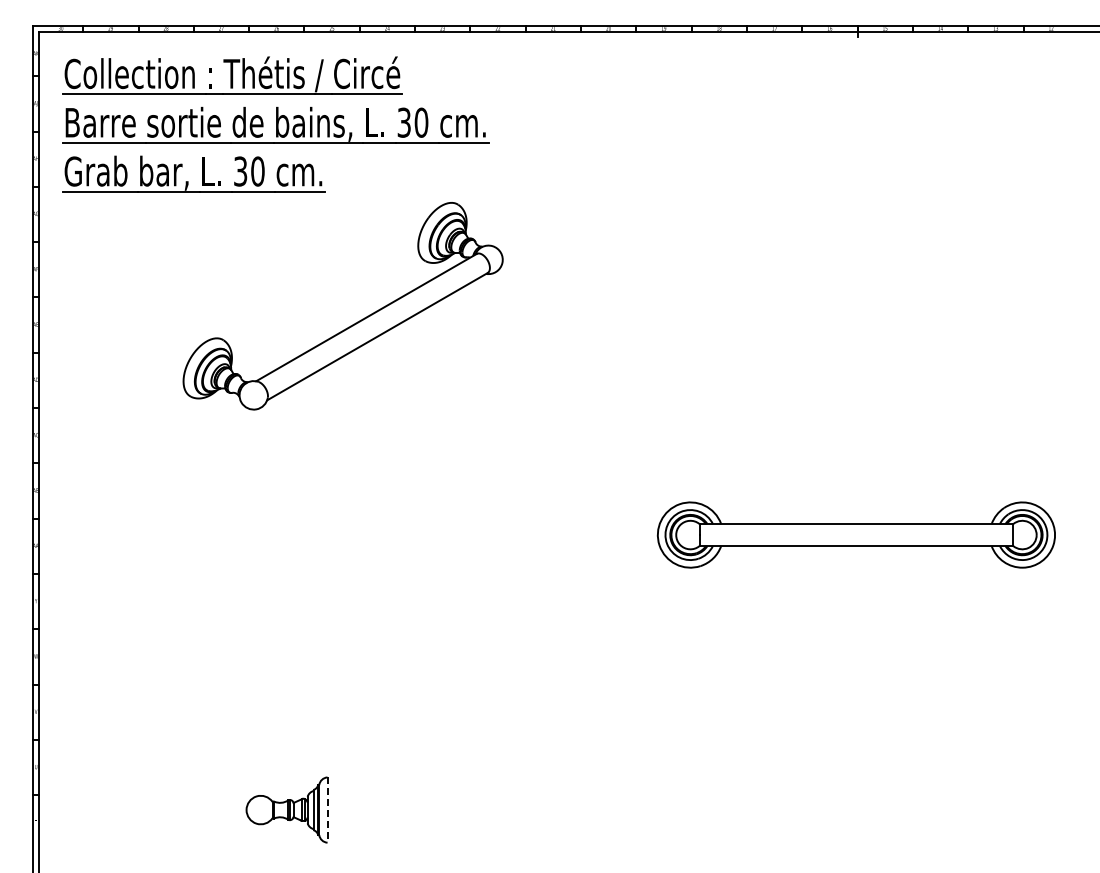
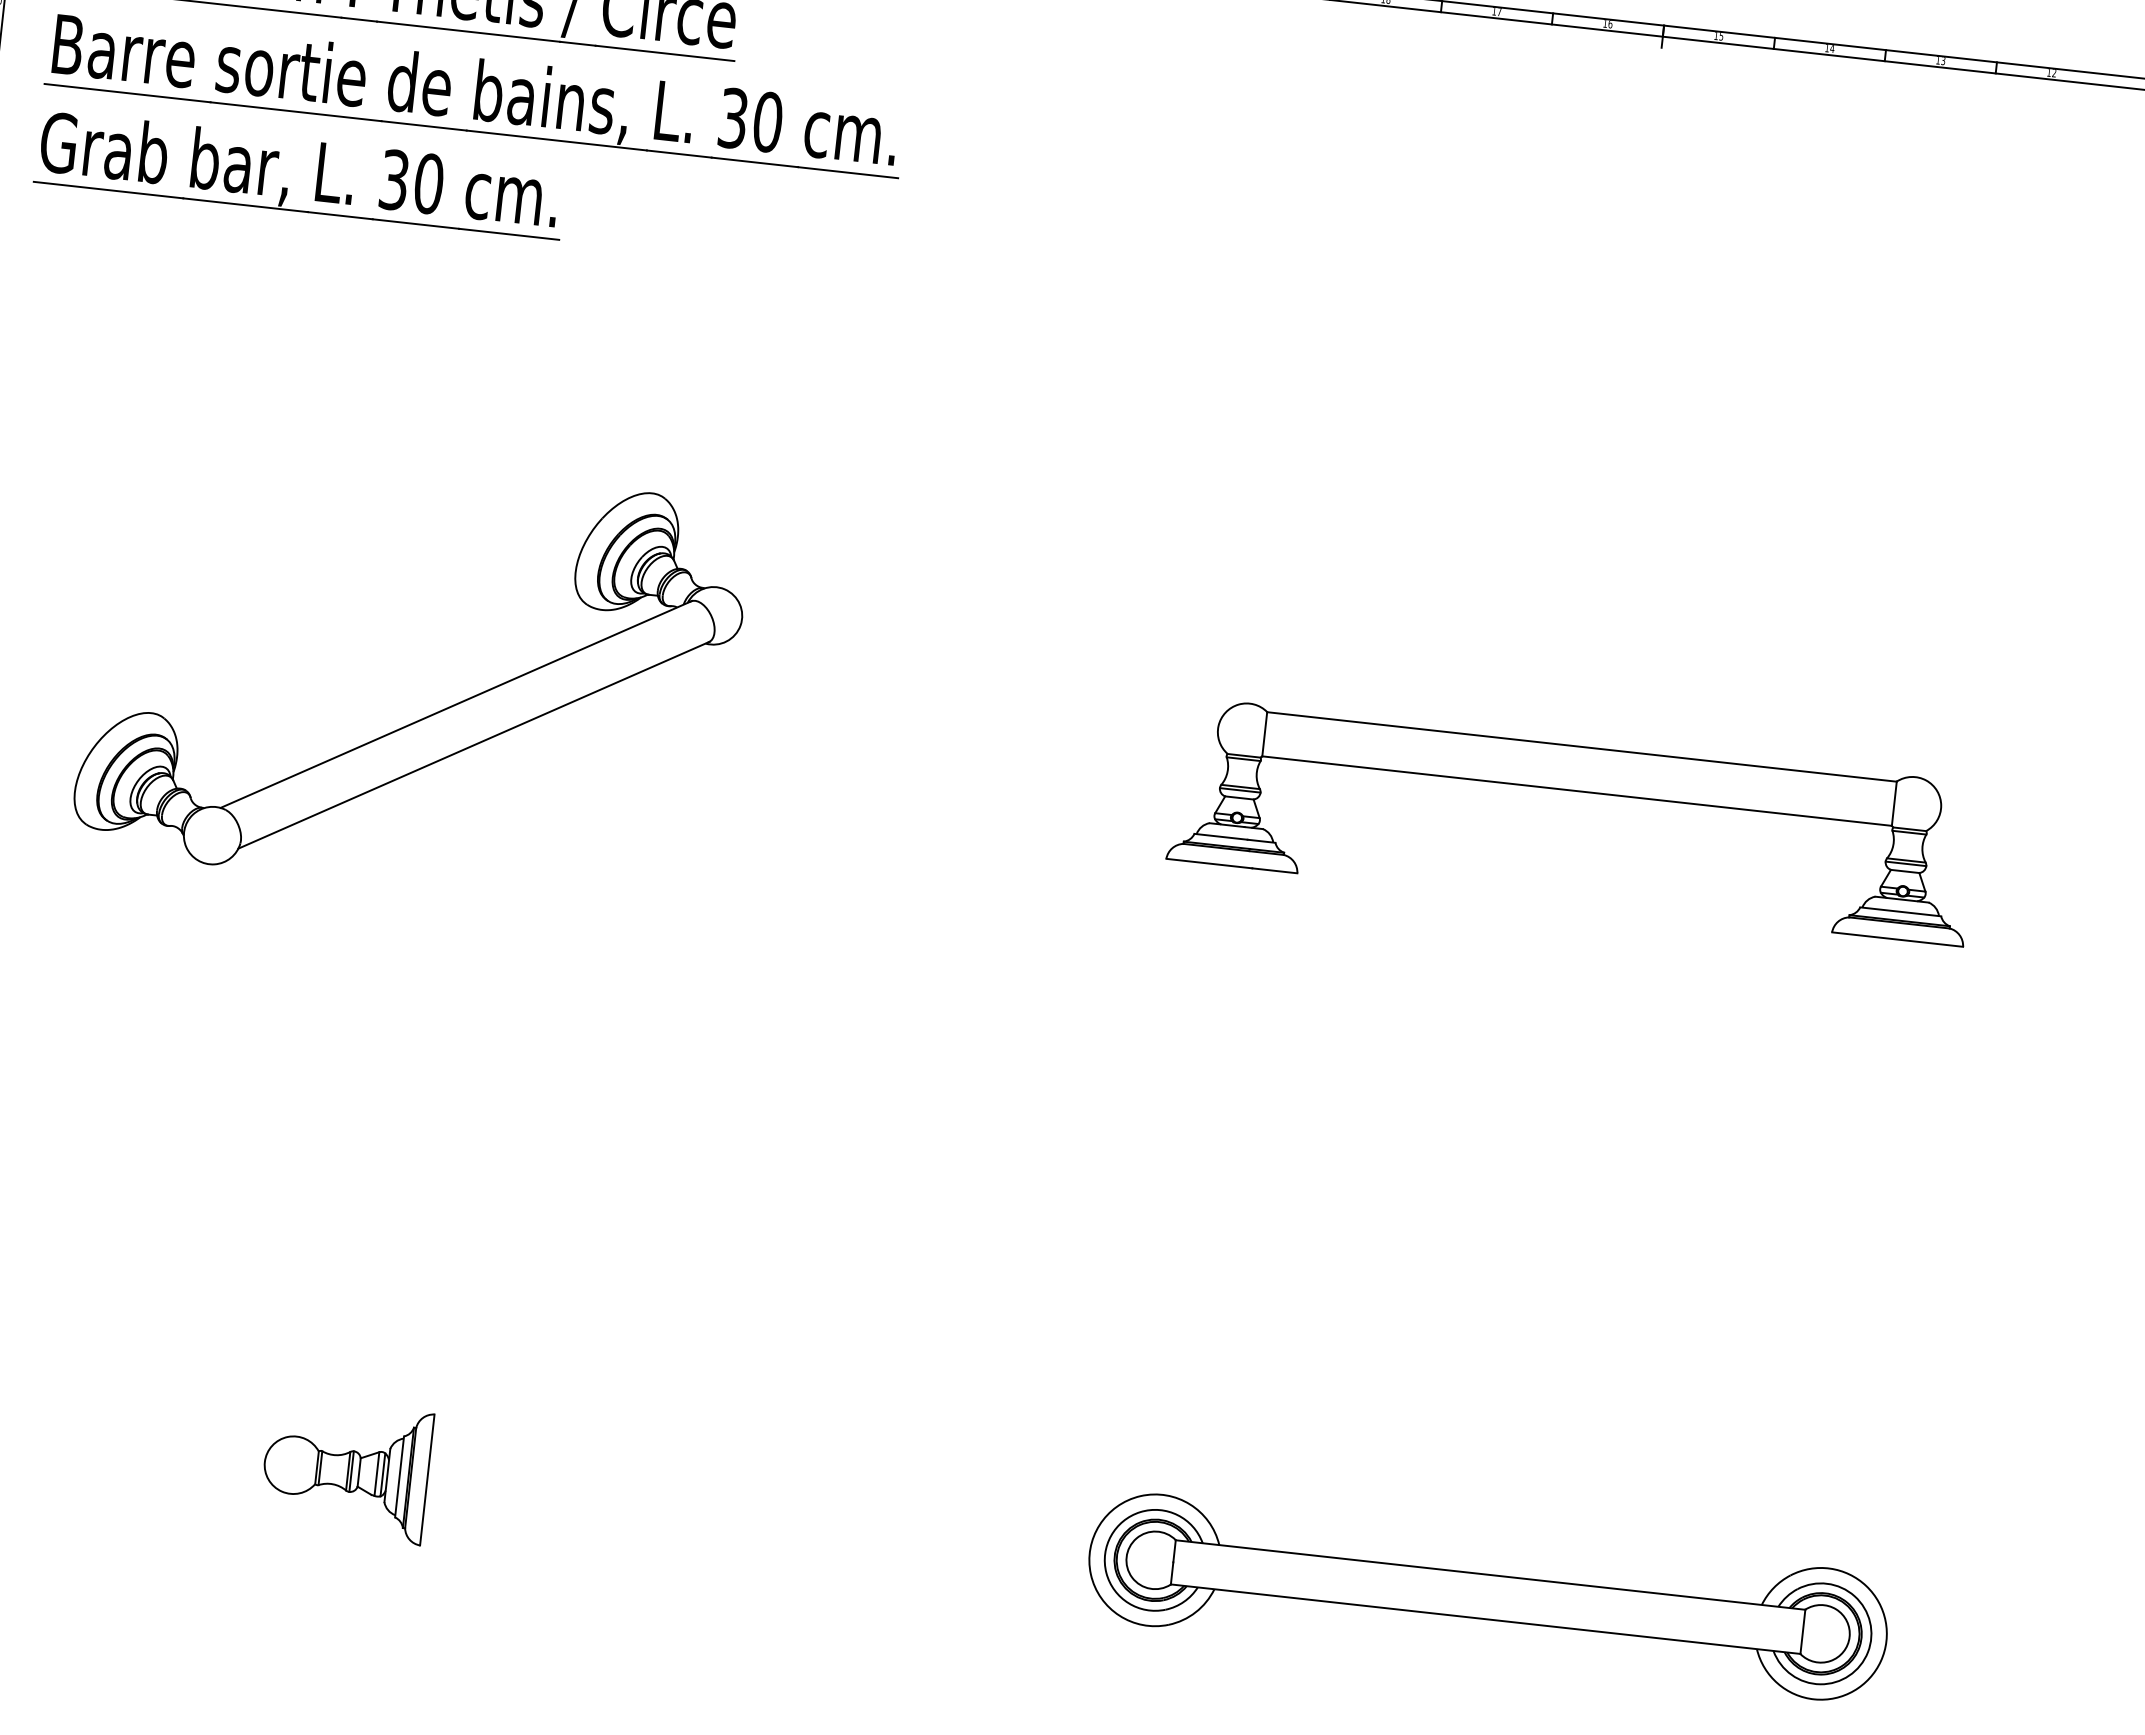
part: (352, 324) -> (426, 715), moved
part: (856, 408) -> (1577, 791), added
part: (855, 534) -> (1486, 1595), moved
line: (327, 810) -> (427, 1480), dashed -> solid

